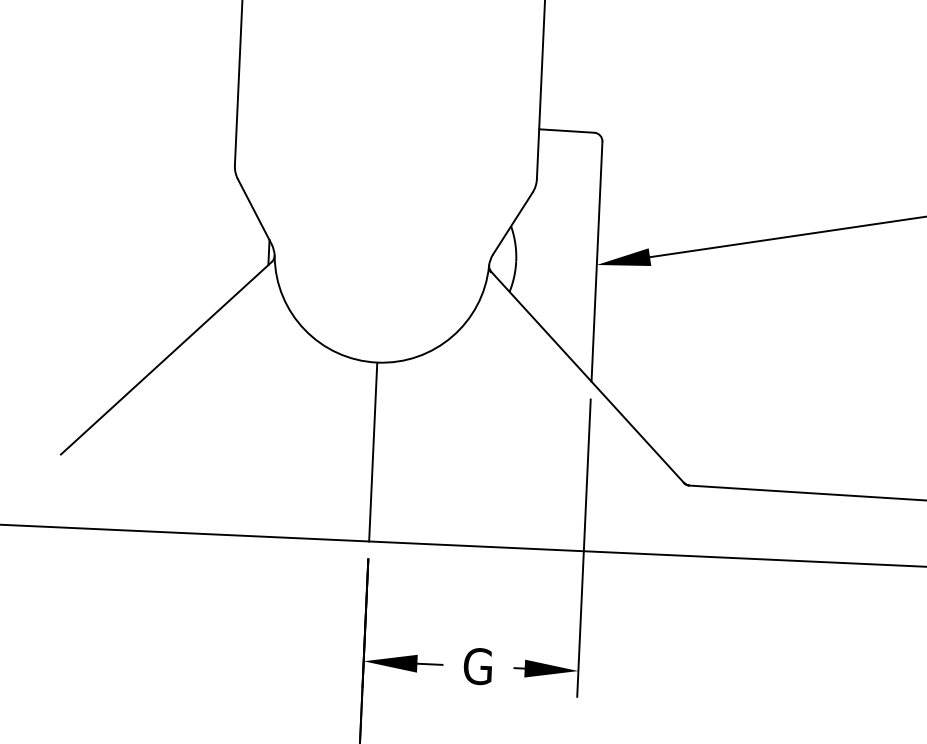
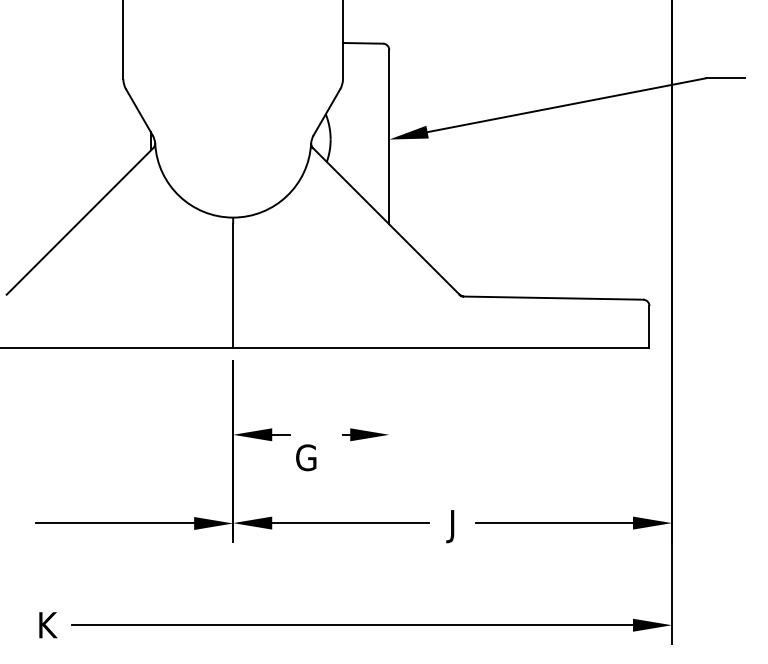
line: (584, 548) -> (389, 345), removed
text: (478, 666) -> (306, 457), moved

